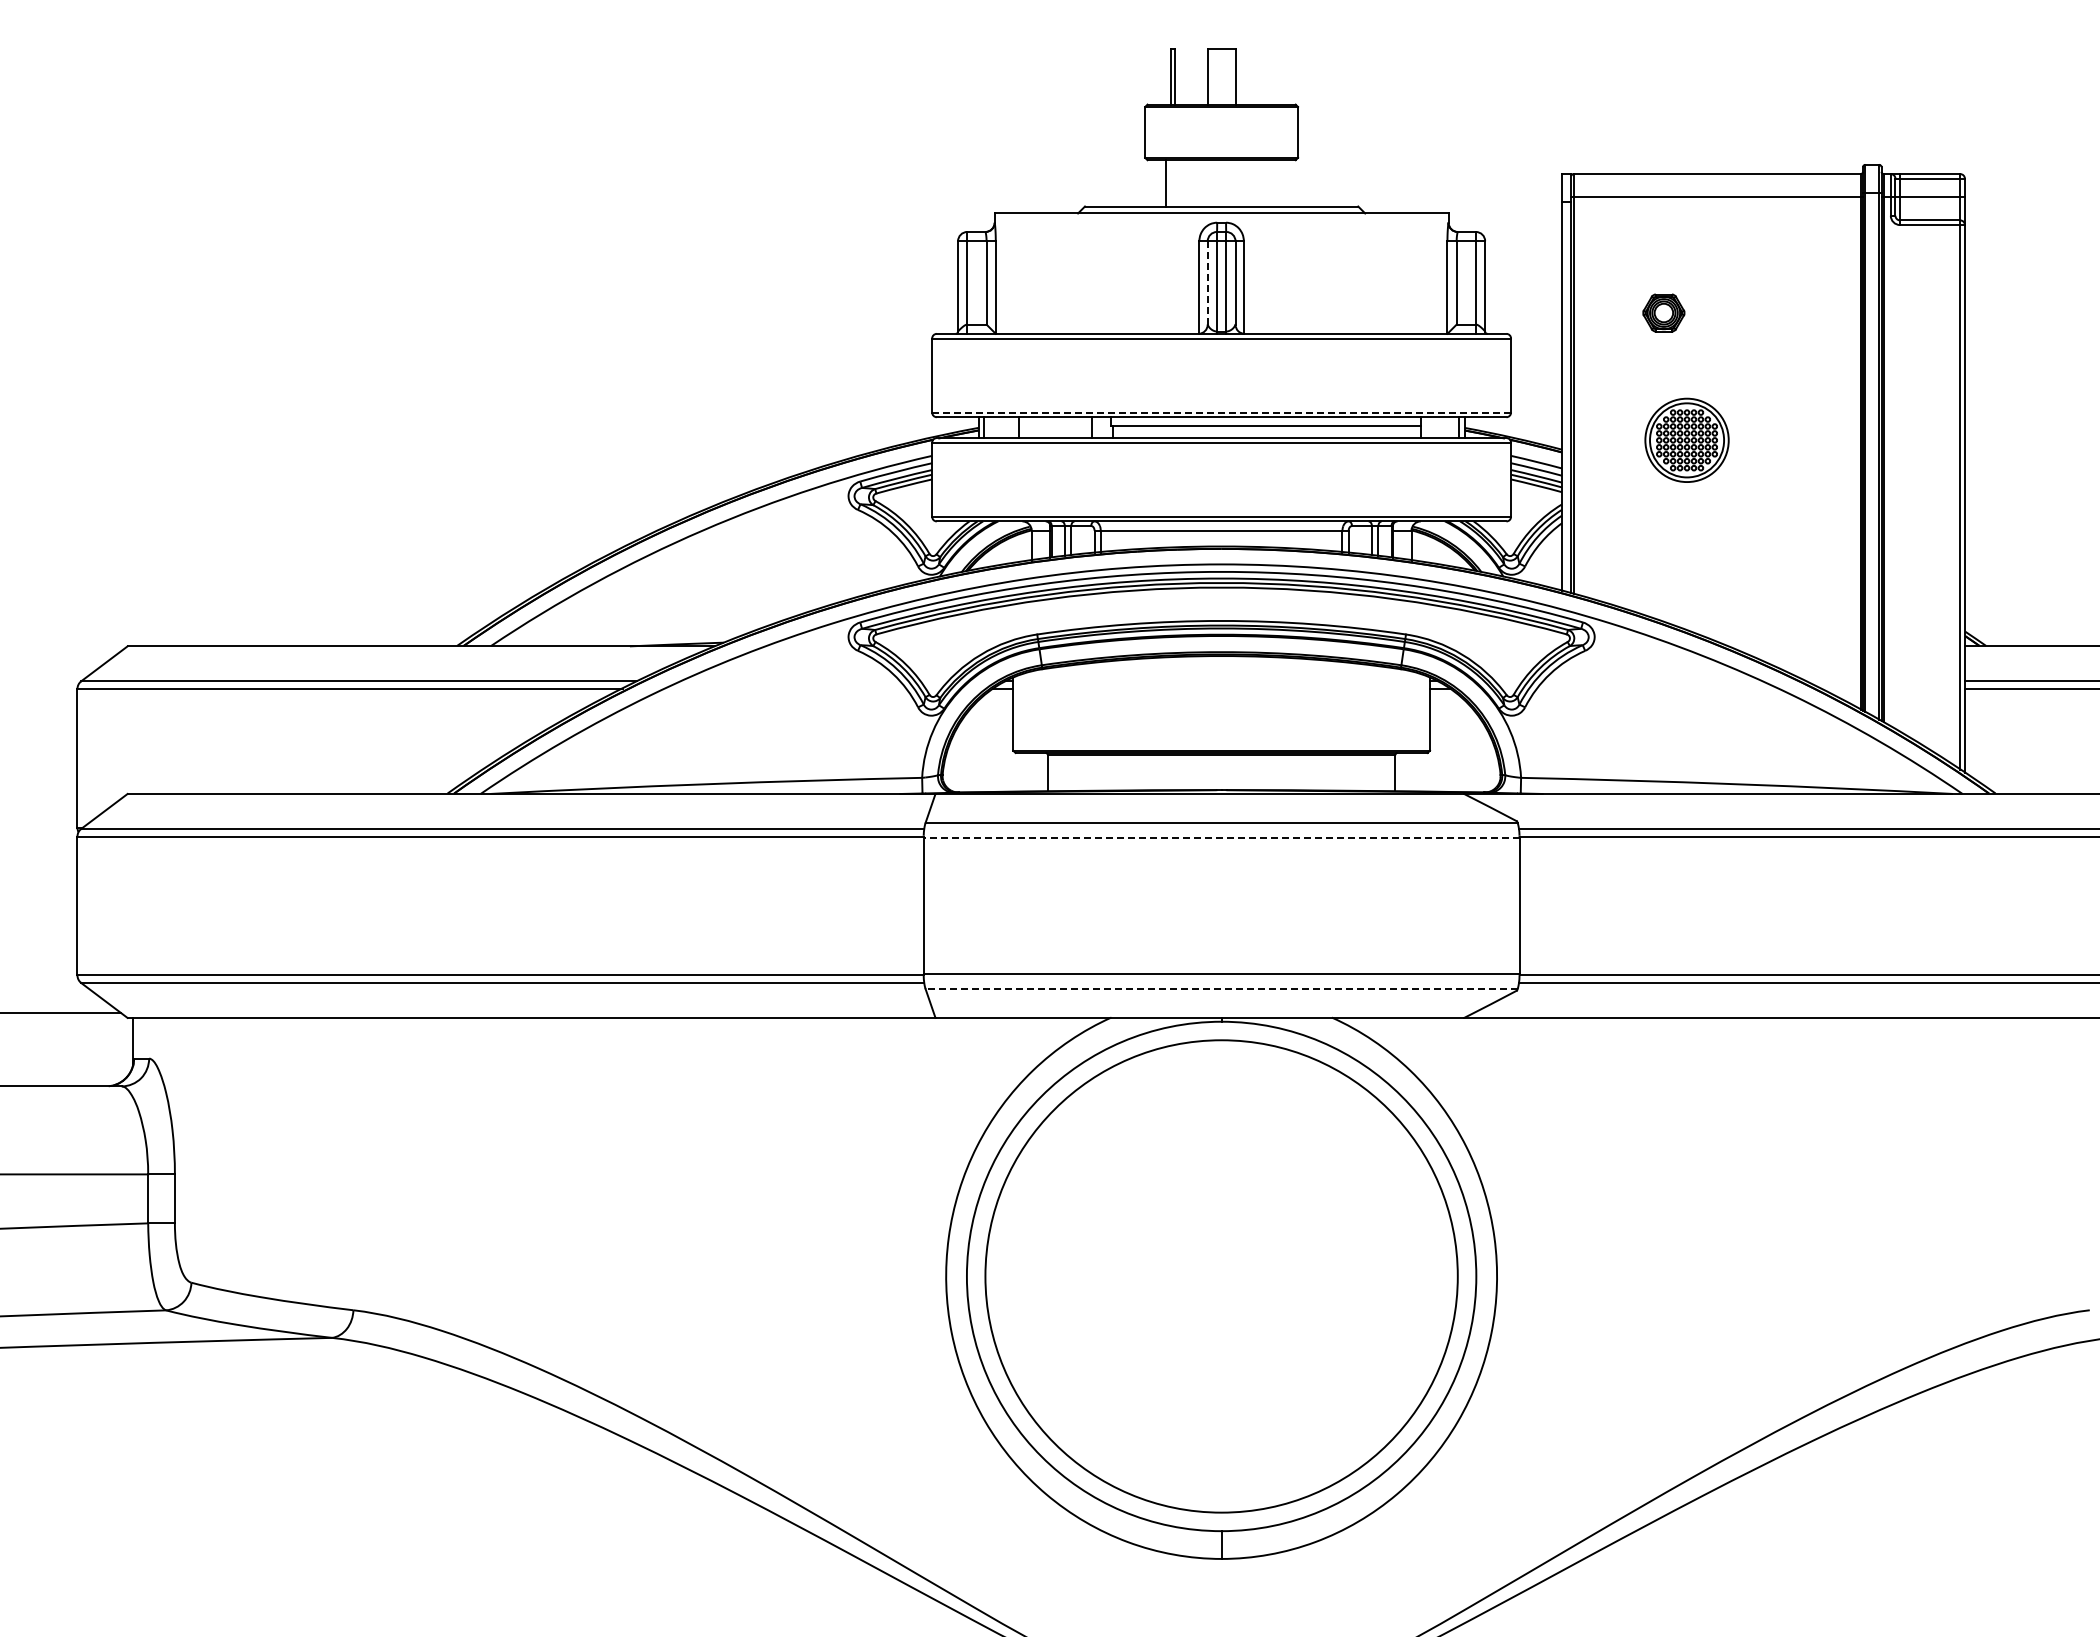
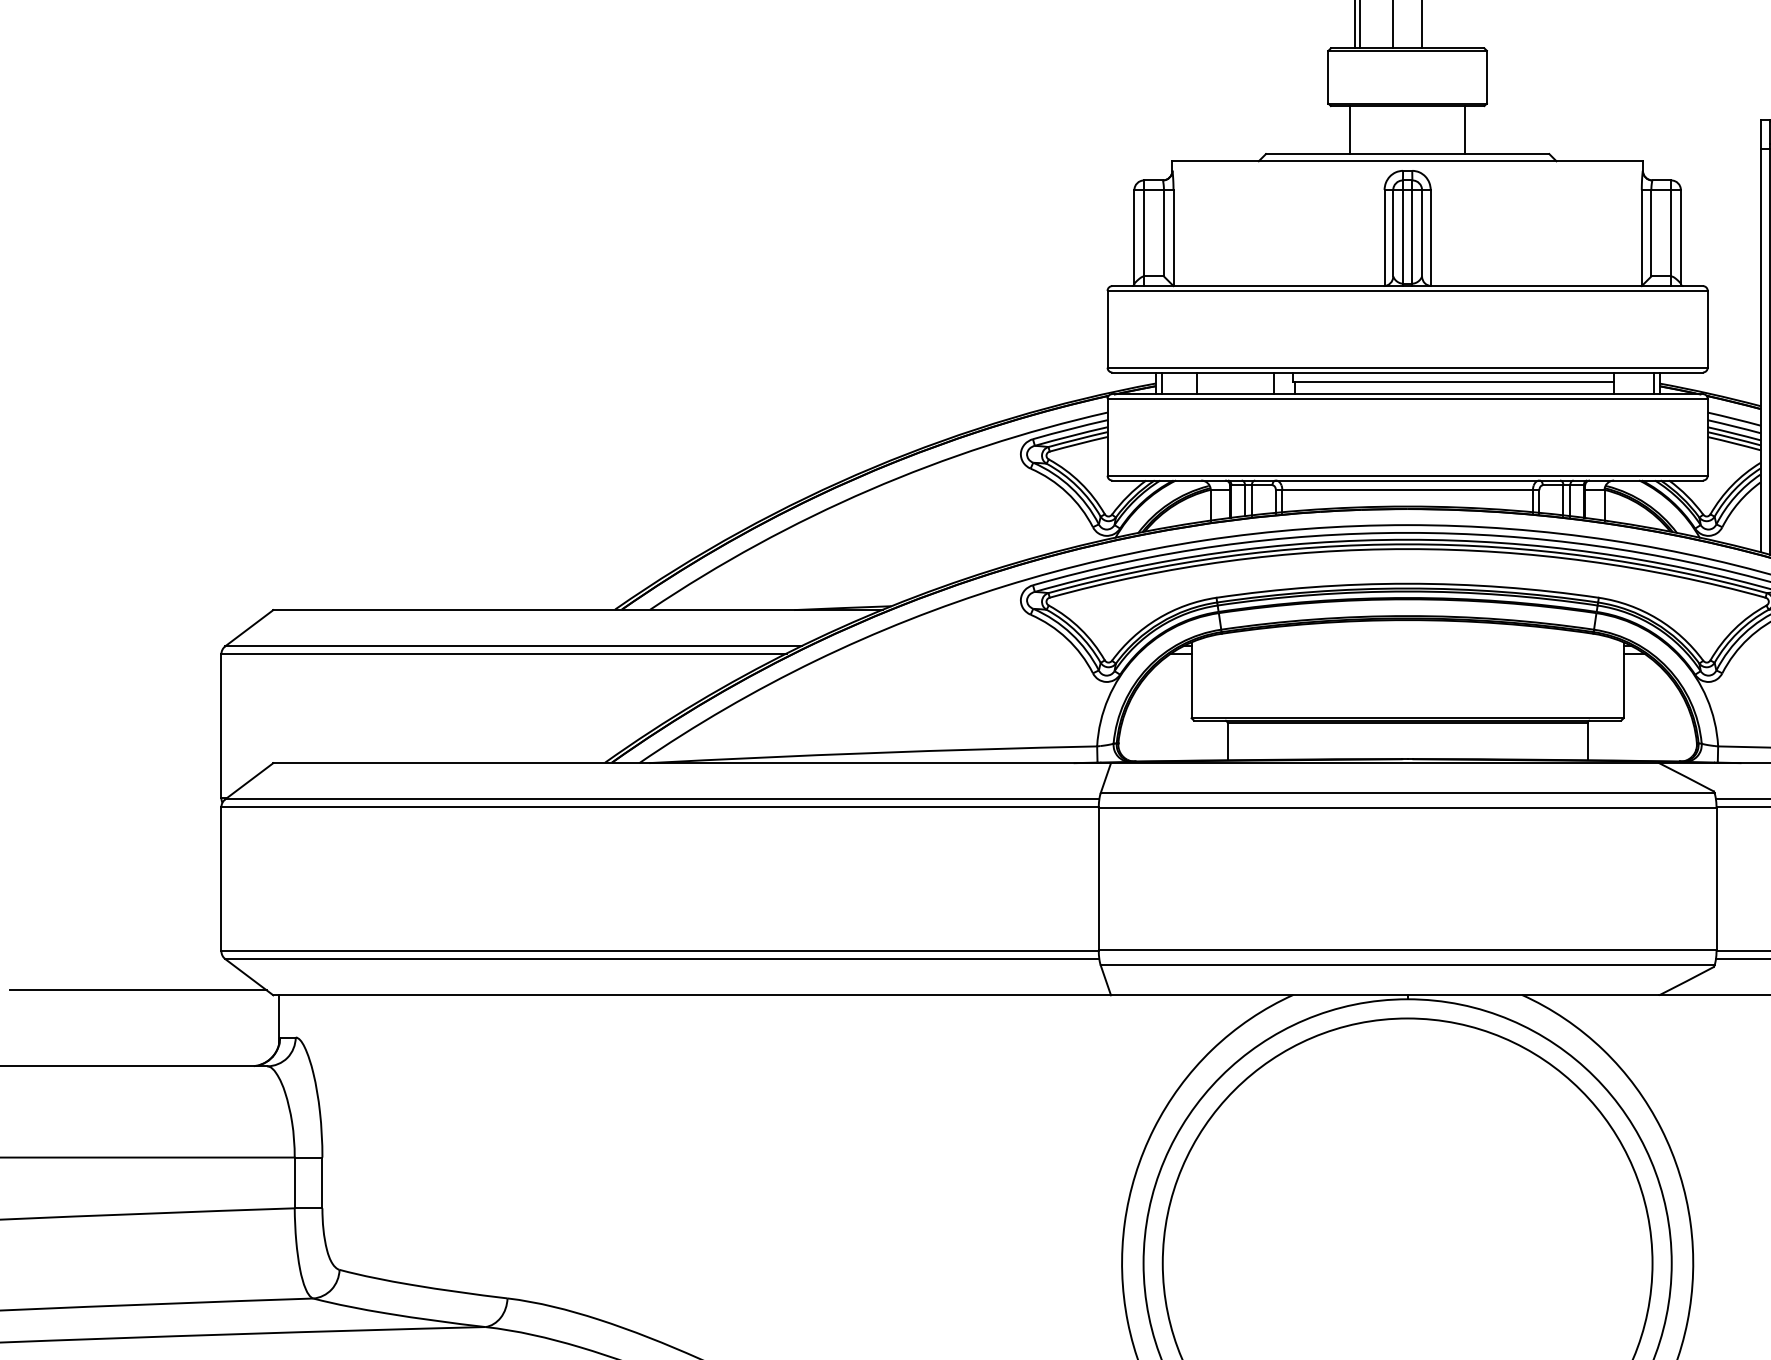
line: (1277, 183) -> (1465, 130), added
line: (1207, 282) -> (1393, 232), dashed -> solid
line: (1221, 412) -> (1407, 367), dashed -> solid
line: (1221, 837) -> (1407, 808), dashed -> solid
line: (1221, 989) -> (1407, 965), dashed -> solid

